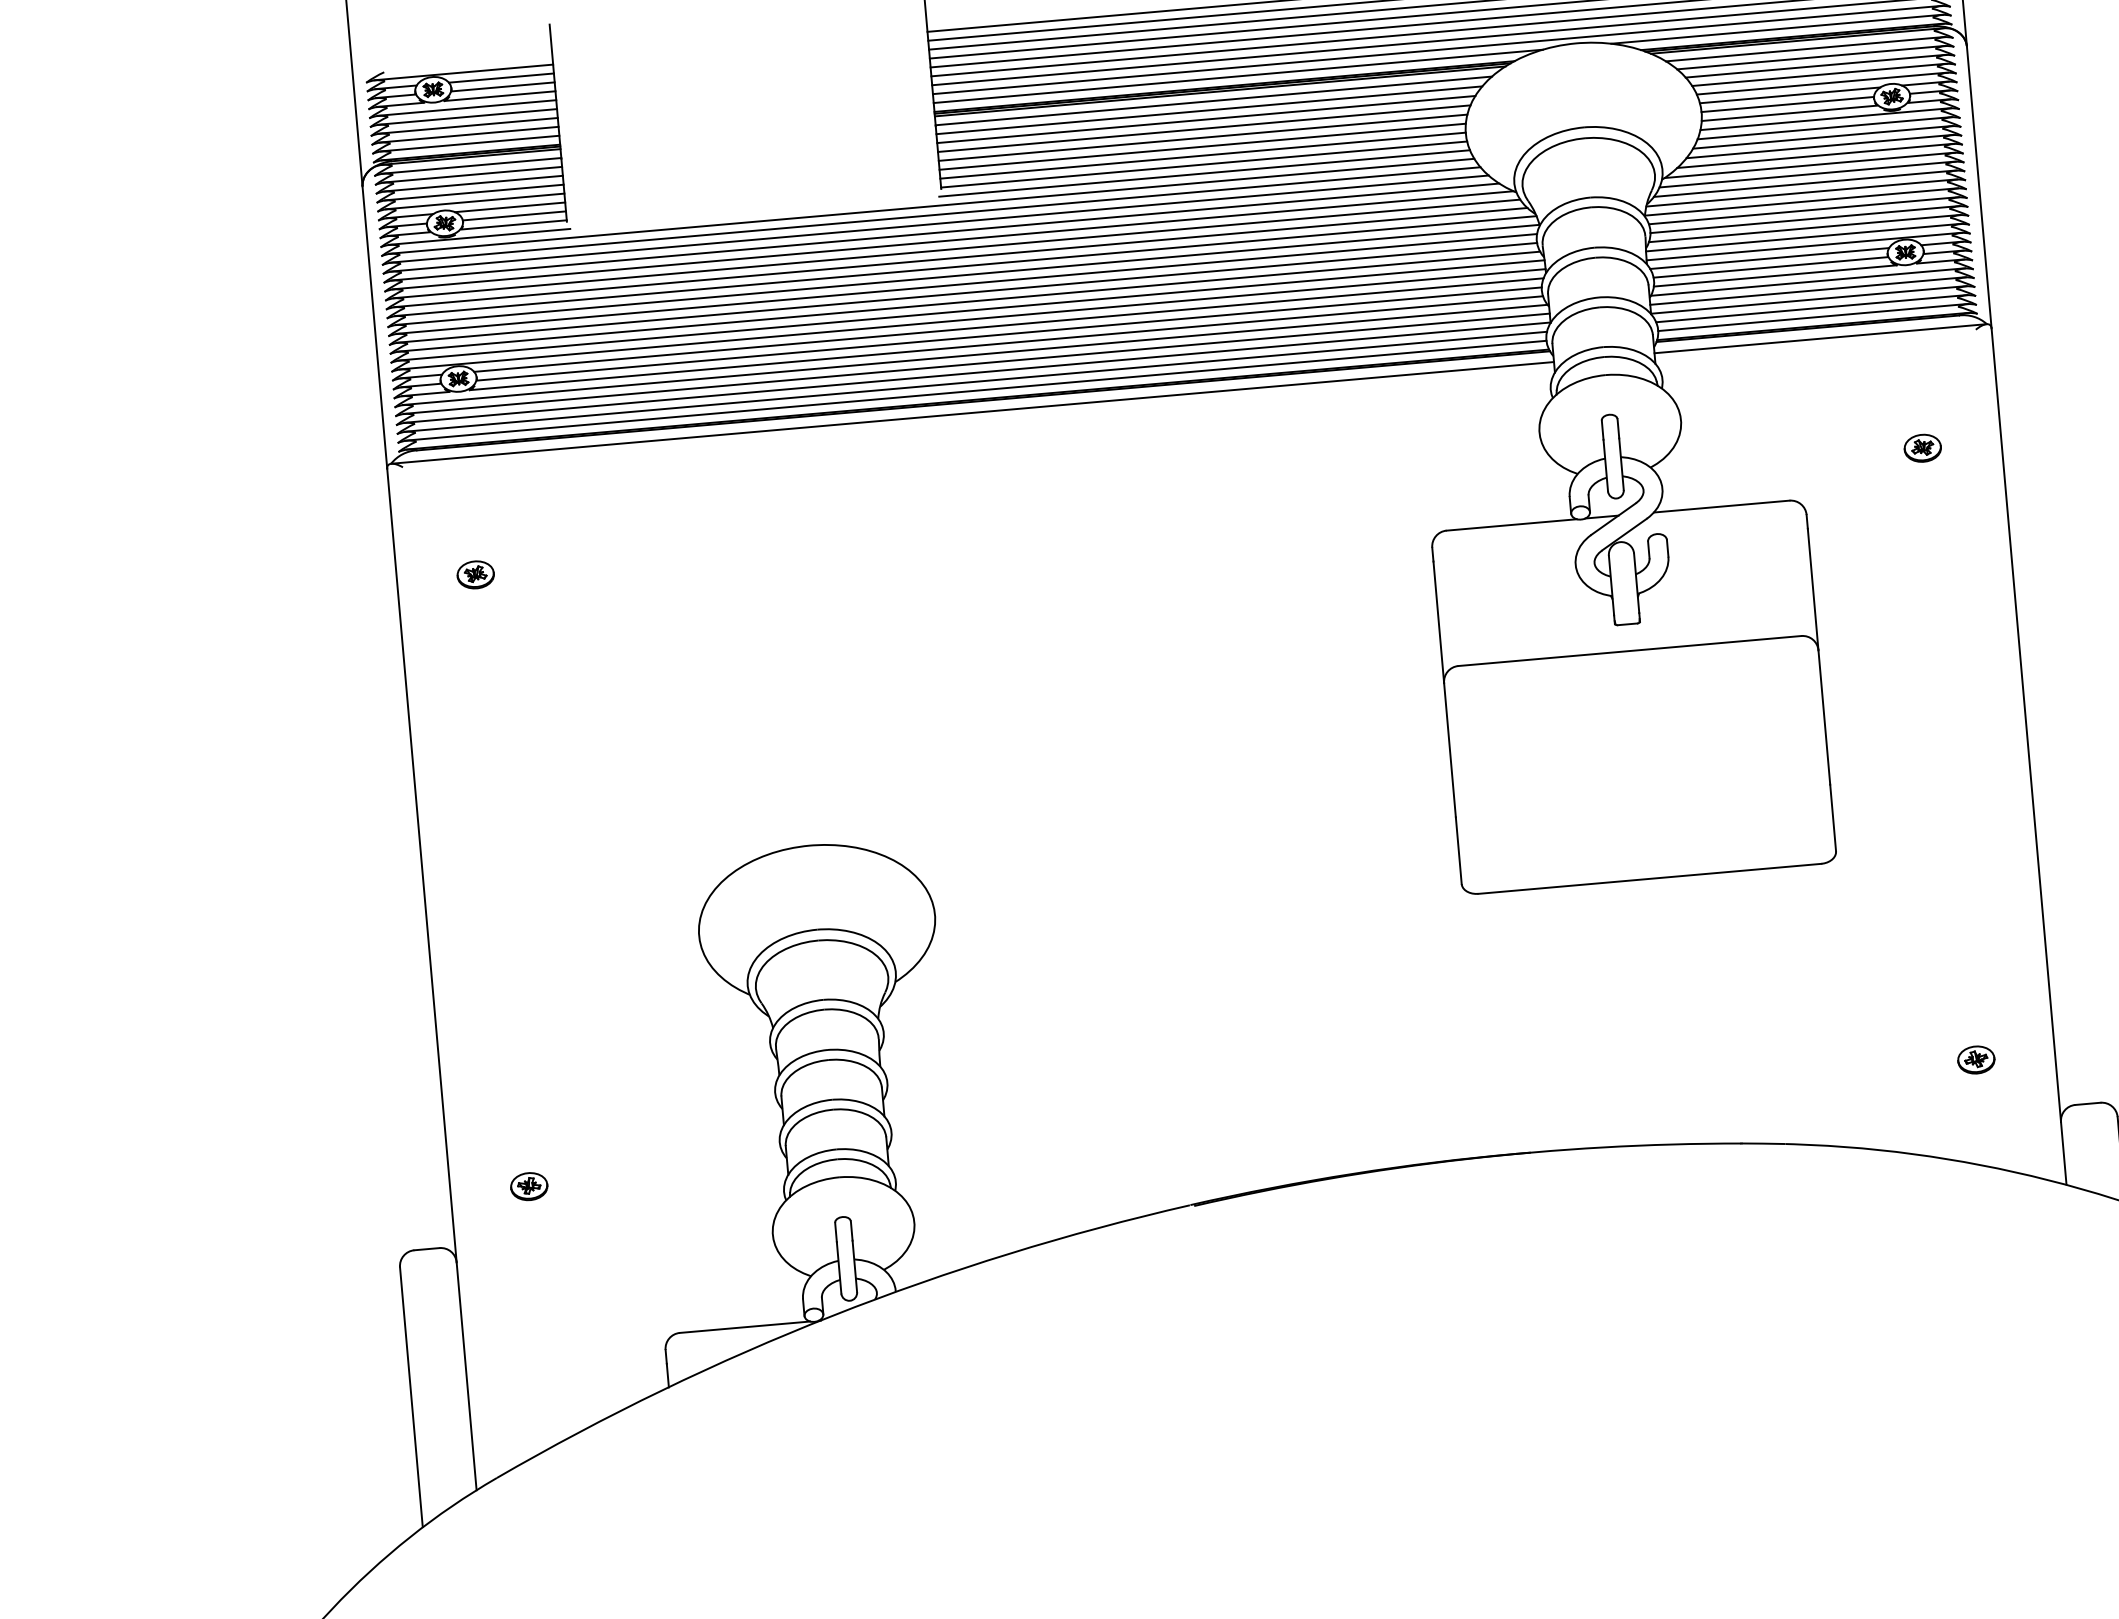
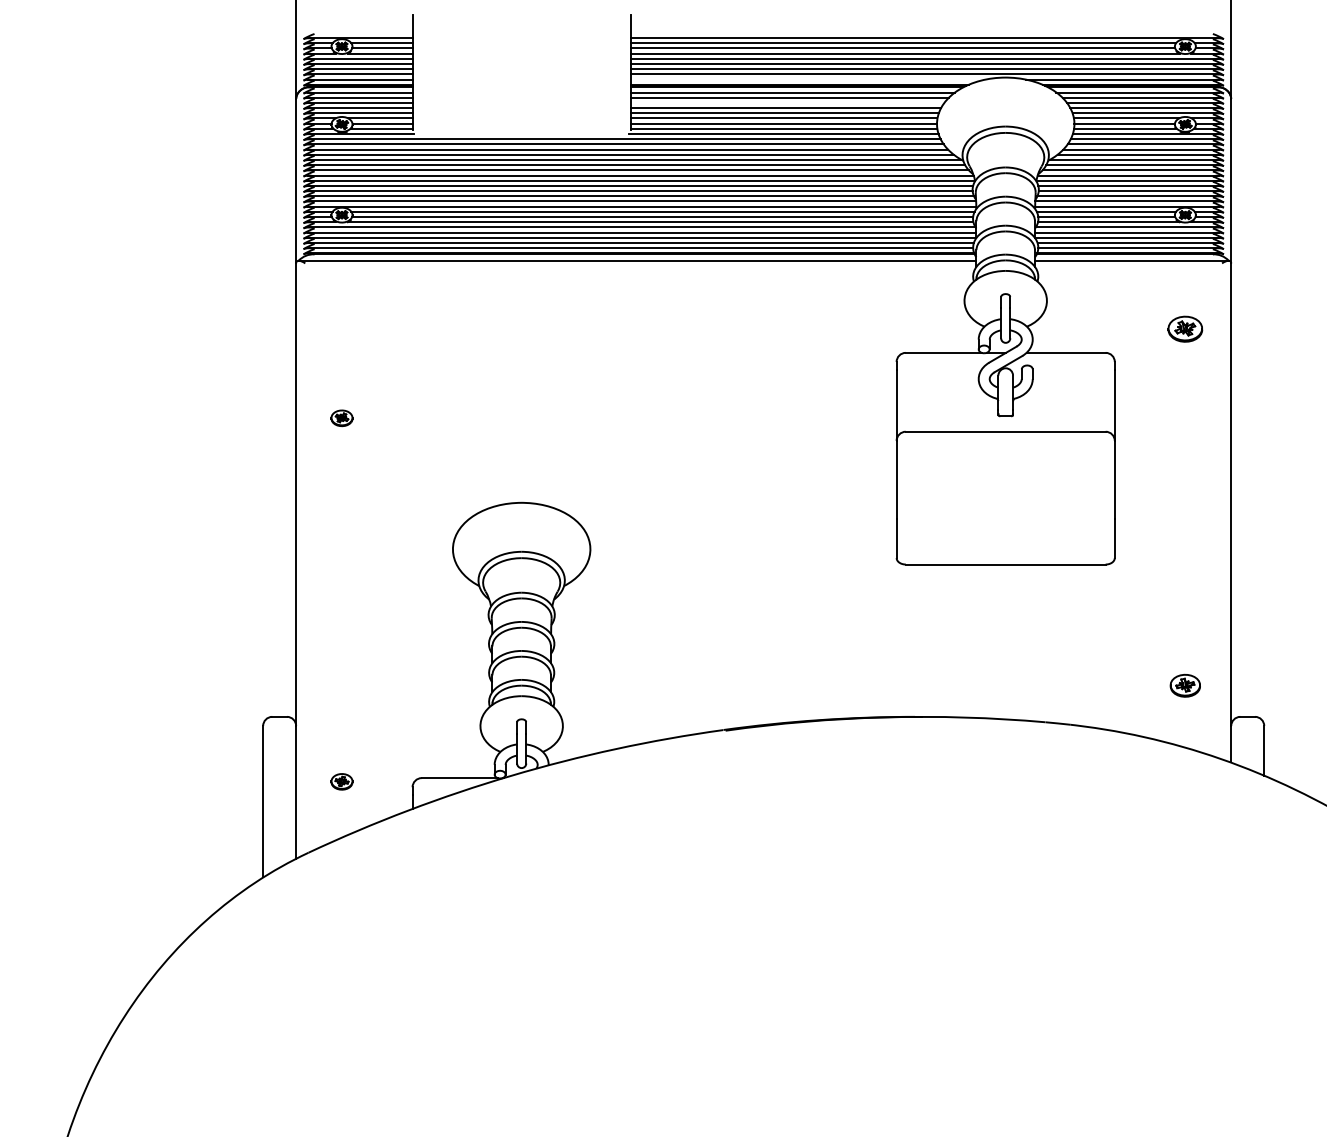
line: (1236, 76) -> (807, 79), removed
line: (1206, 118) -> (787, 102), removed
part: (1923, 448) -> (1185, 329), size x1.6
part: (474, 575) -> (341, 418), moved
part: (1976, 1059) -> (1185, 685), size x1.4
part: (528, 1186) -> (341, 781), moved

